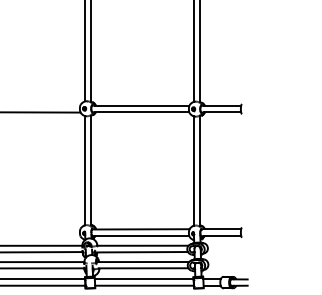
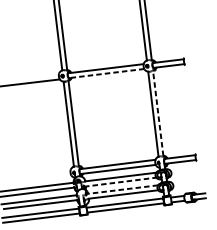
line: (142, 112) -> (107, 73), solid -> dashed
line: (200, 170) -> (158, 113), solid -> dashed
line: (141, 252) -> (120, 182), solid -> dashed
line: (142, 262) -> (121, 190), solid -> dashed

